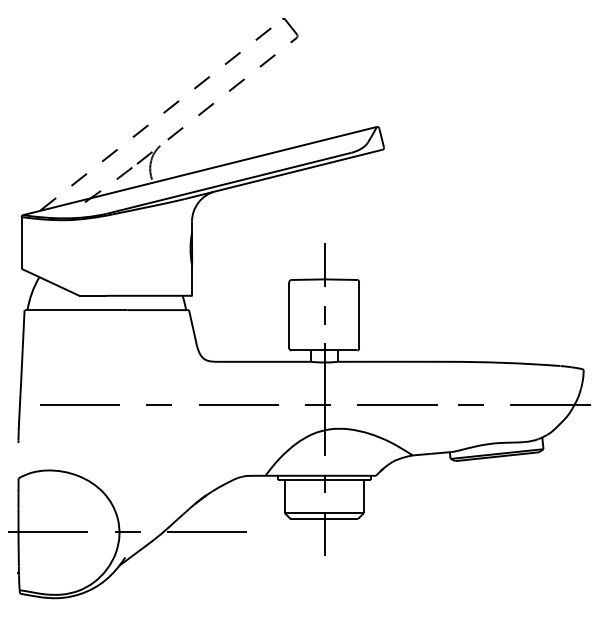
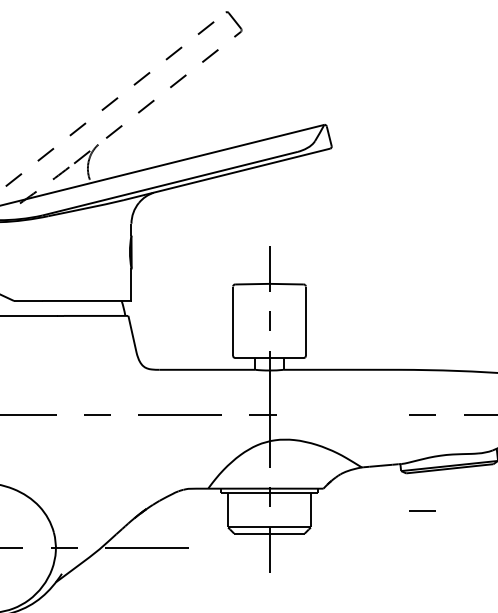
line: (397, 404) -> (345, 414), removed
line: (470, 496) -> (421, 510), added

